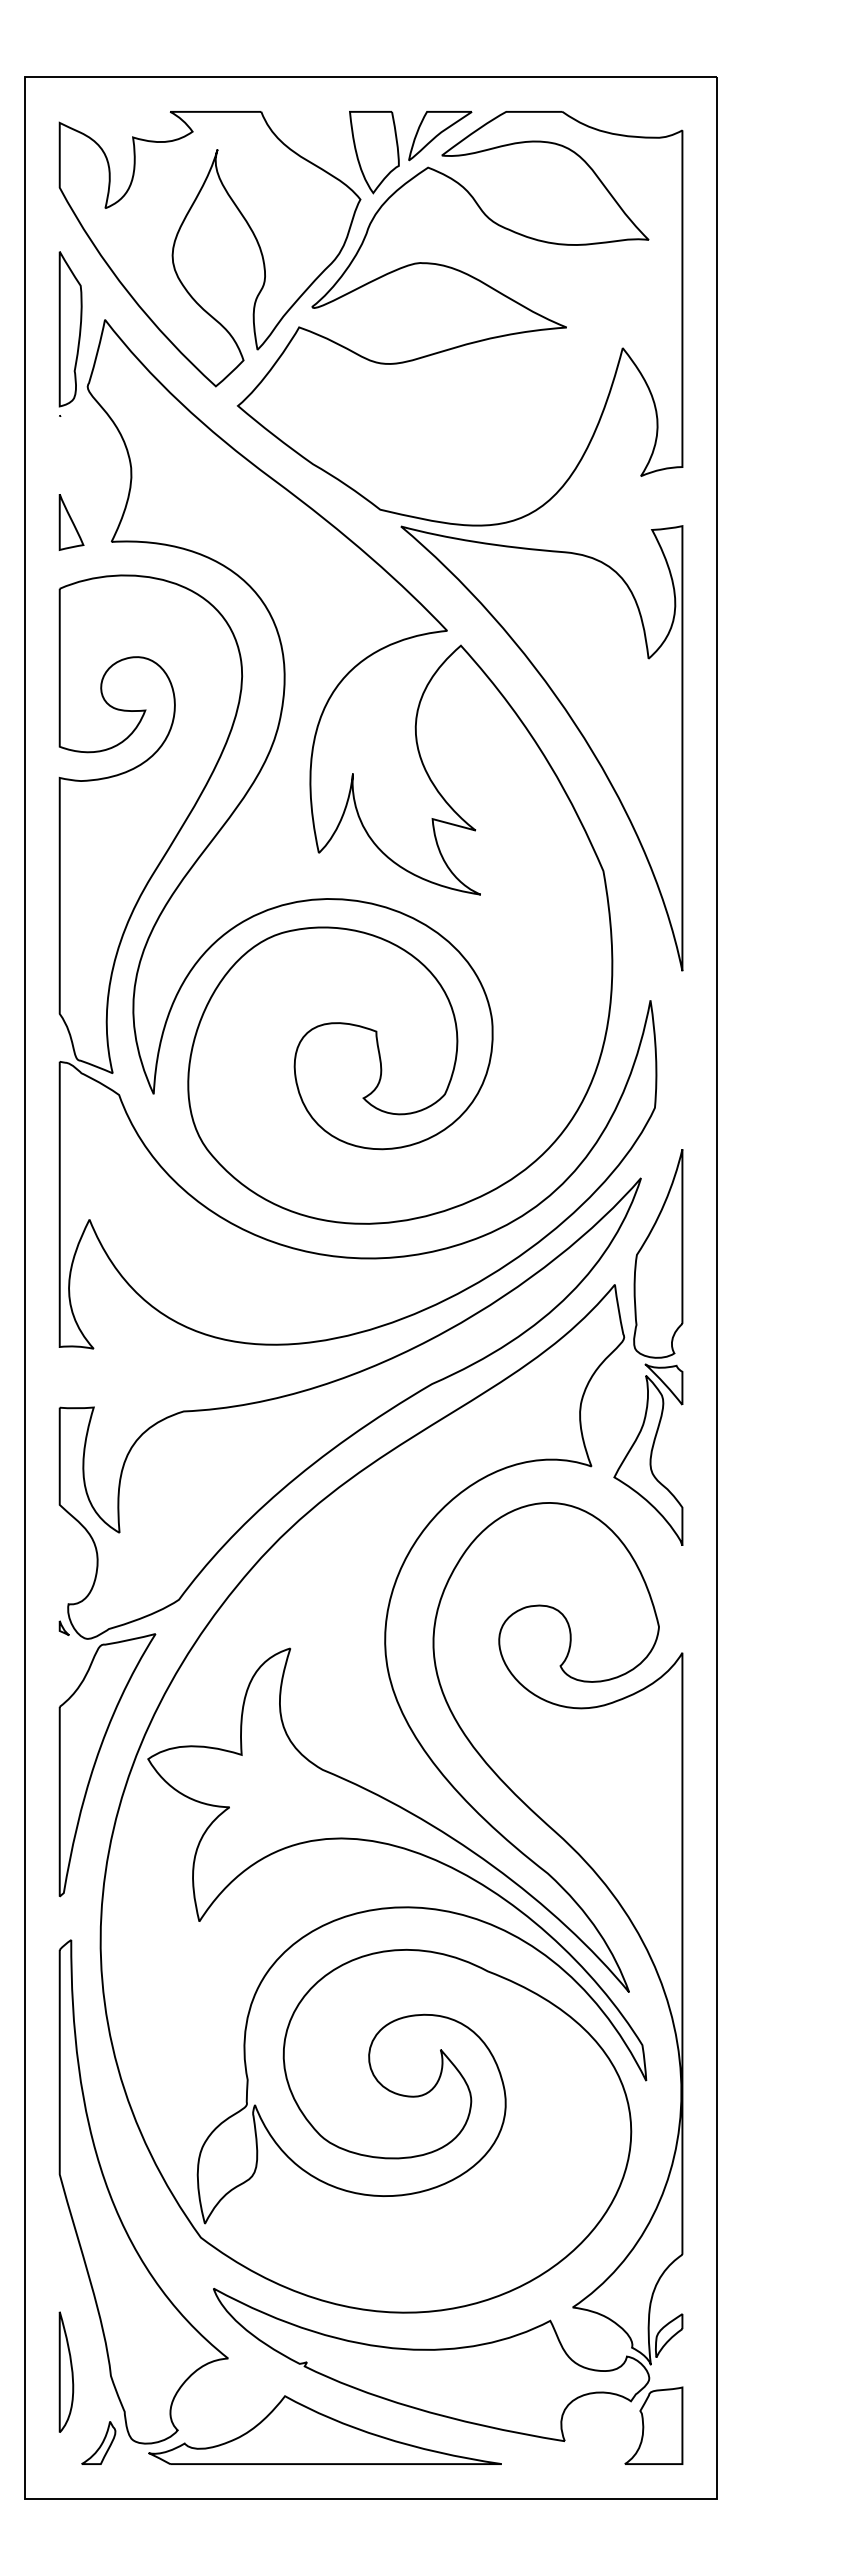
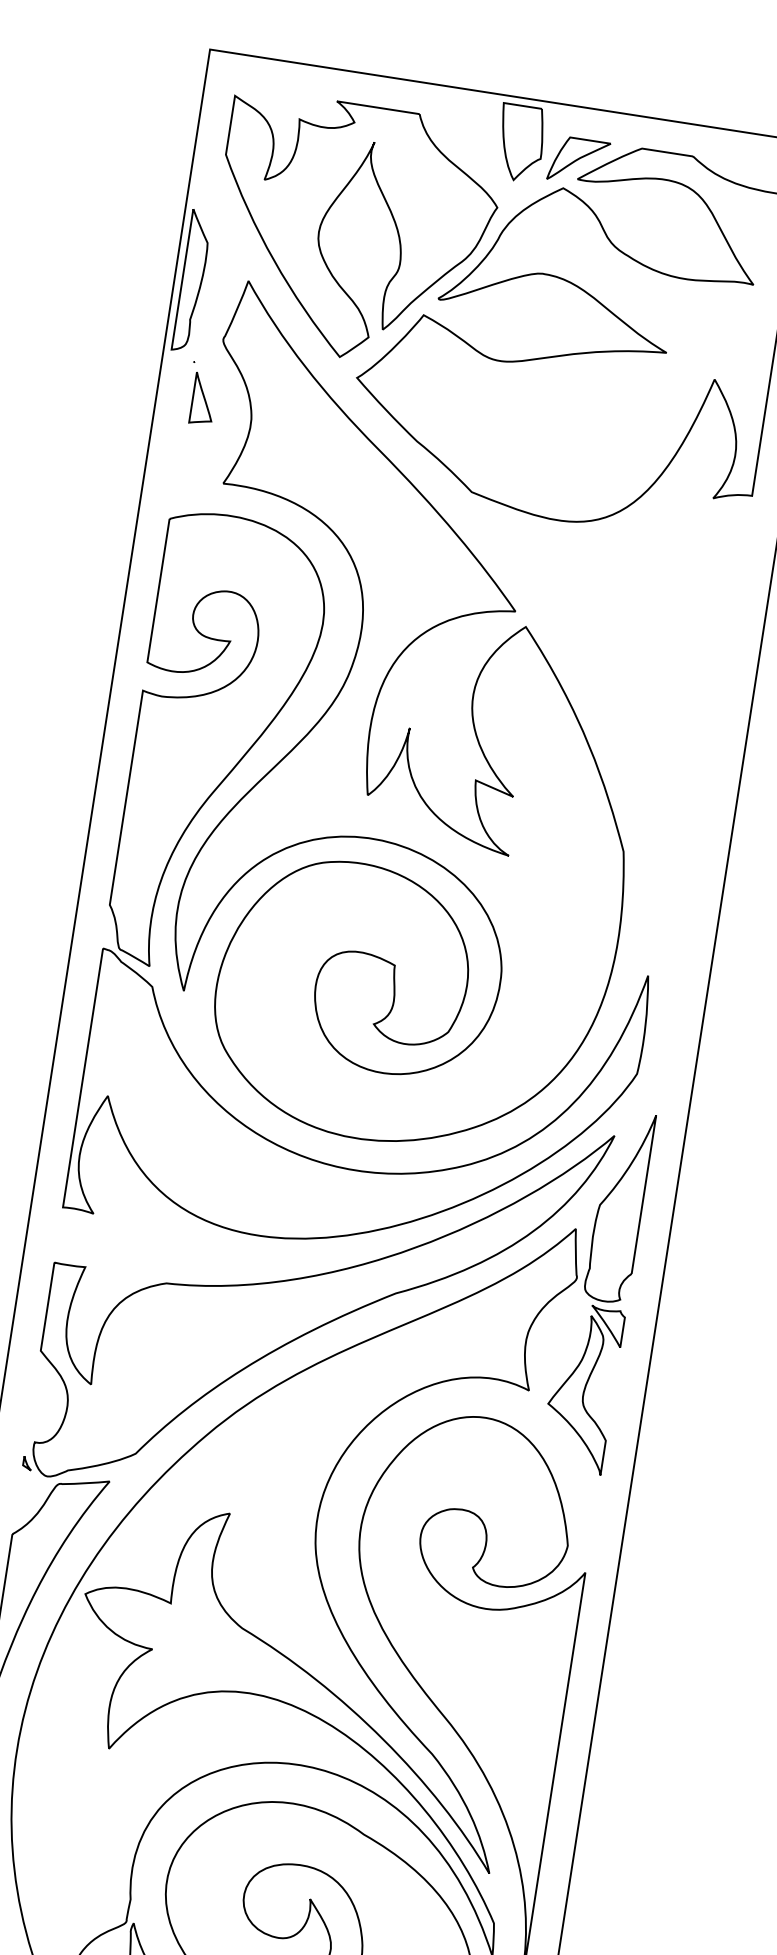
part: (374, 152) -> (520, 143), moved
part: (70, 329) -> (192, 281), moved
part: (71, 522) -> (203, 399), moved
part: (574, 725) -> (617, 715), removed

